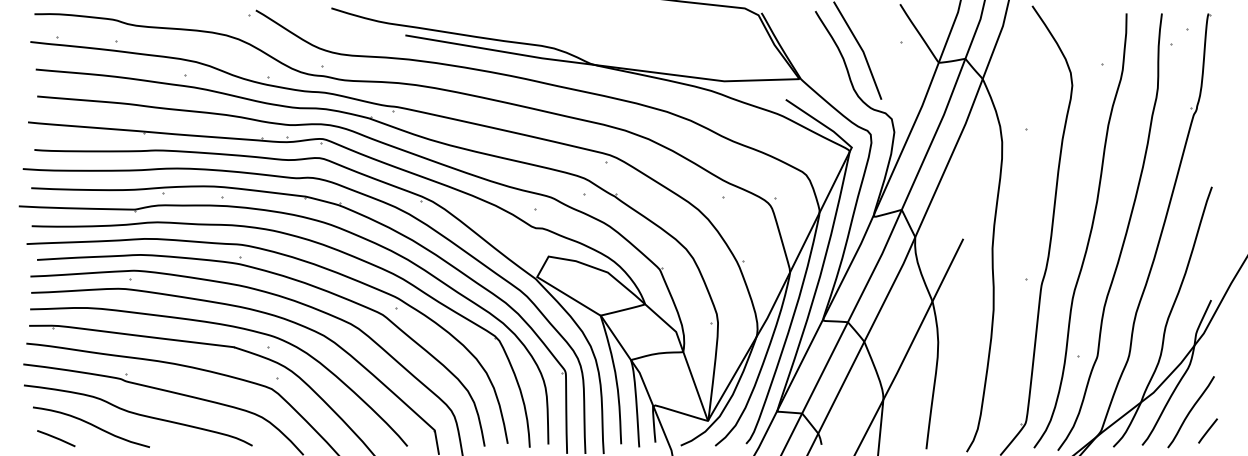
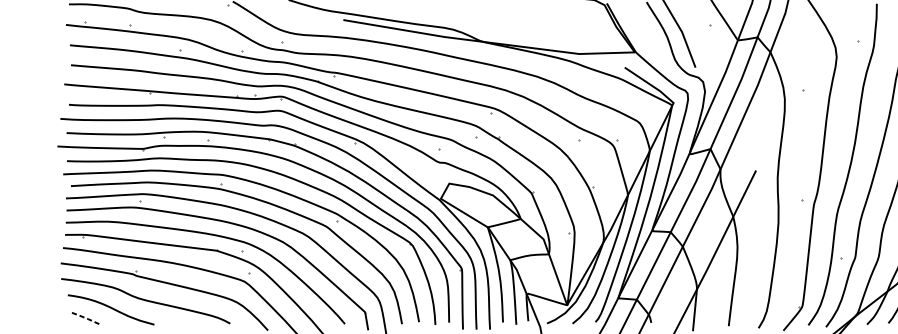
line: (55, 437) -> (84, 317), solid -> dashed

